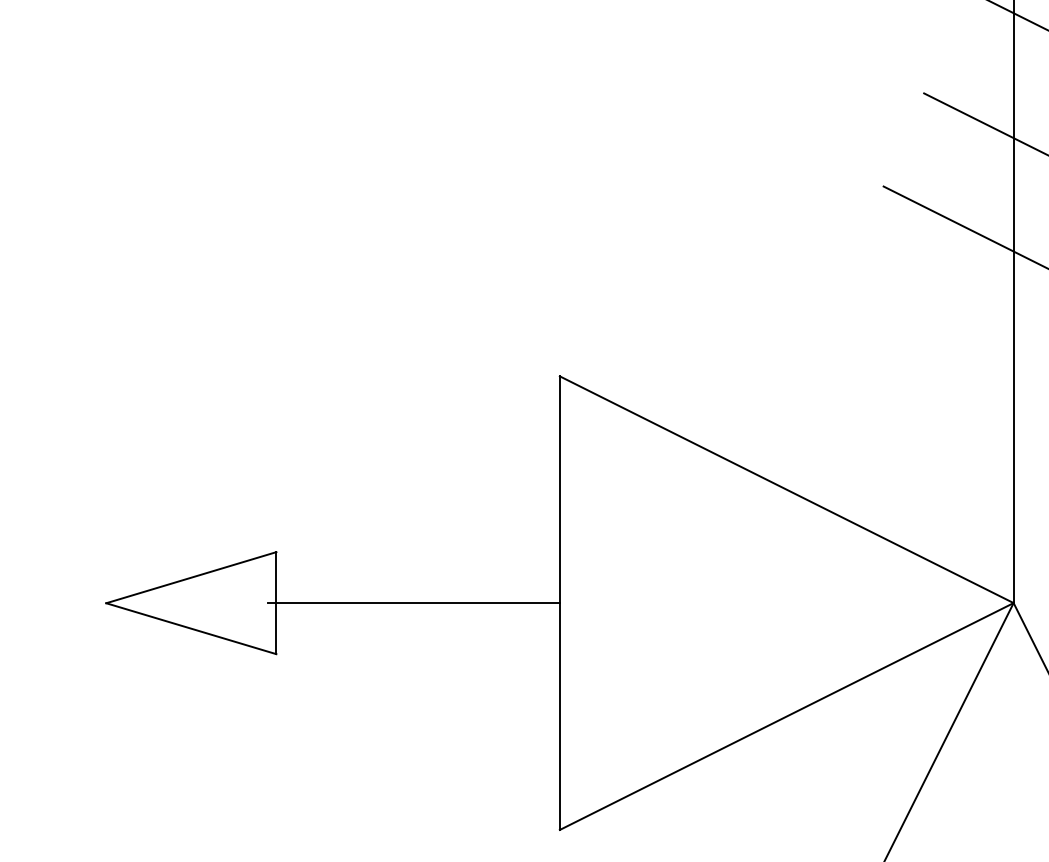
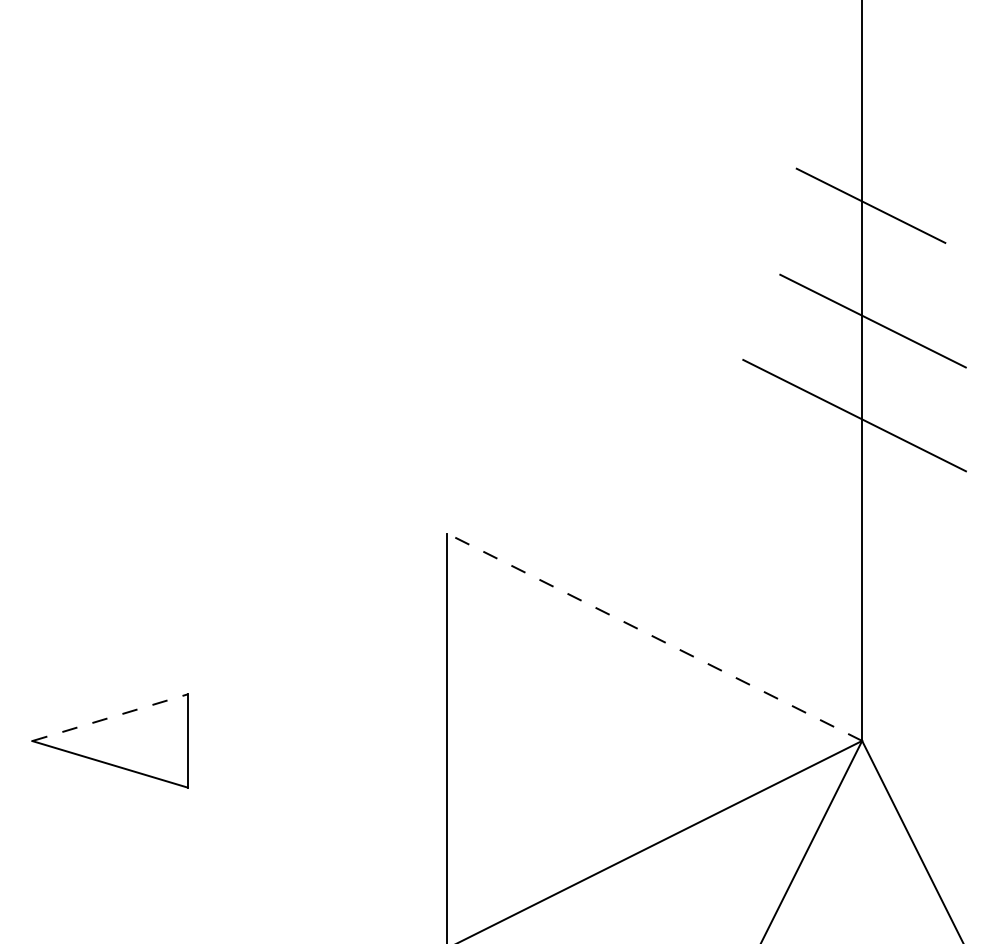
line: (786, 489) -> (654, 637), solid -> dashed
line: (191, 577) -> (110, 717), solid -> dashed
line: (413, 602) -> (313, 740), removed

